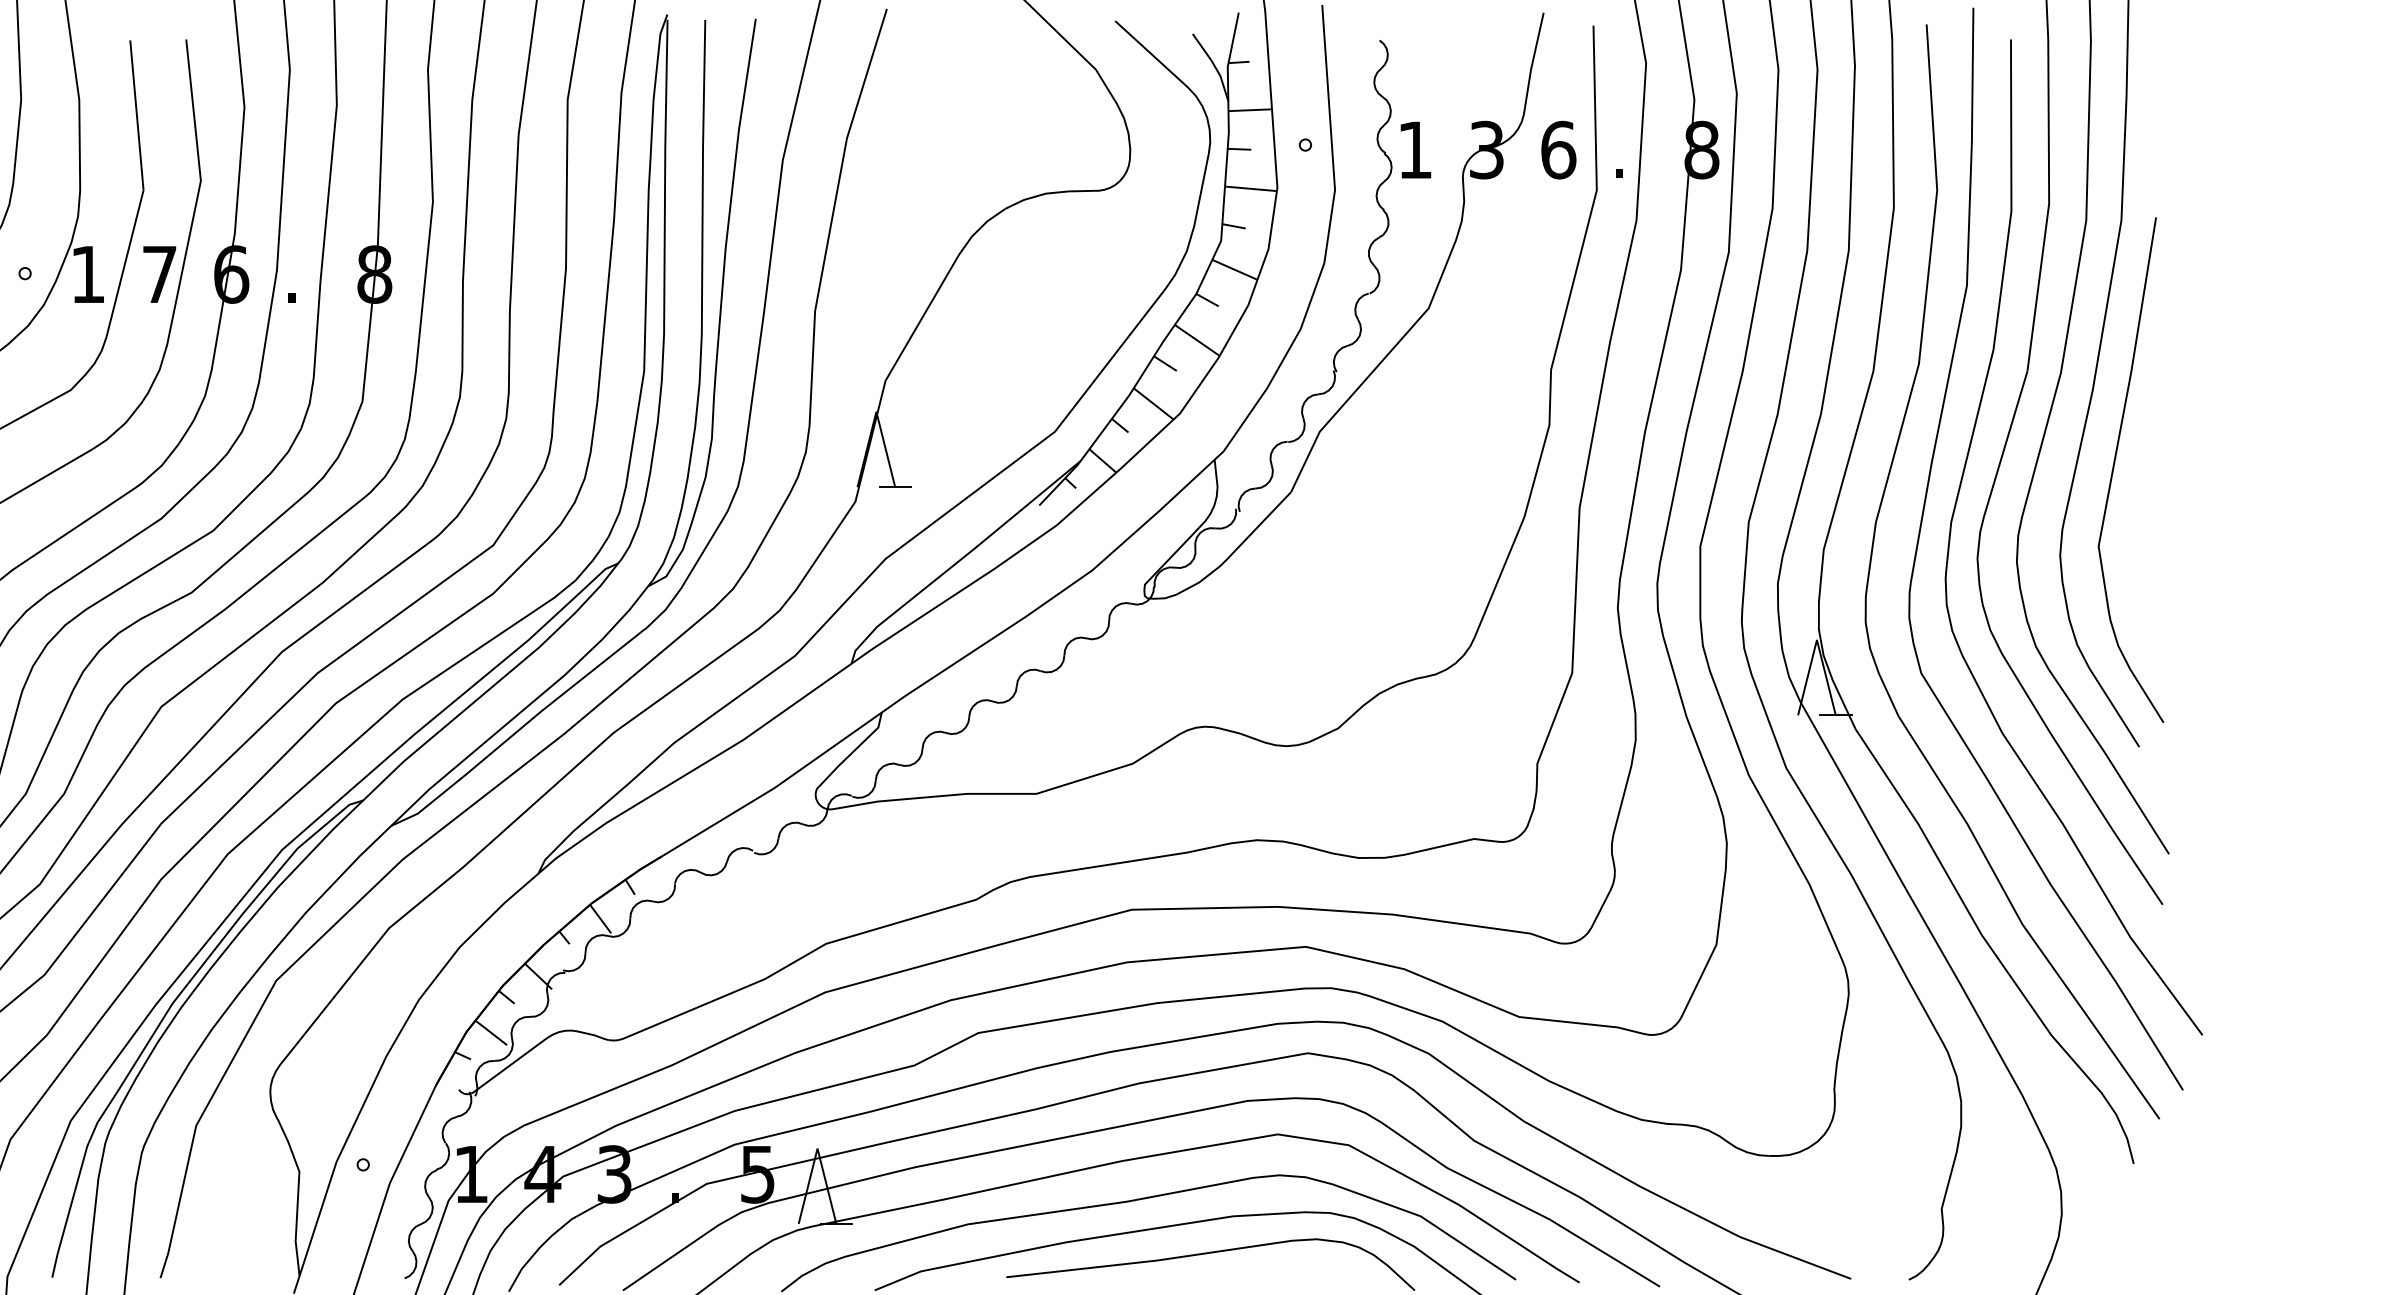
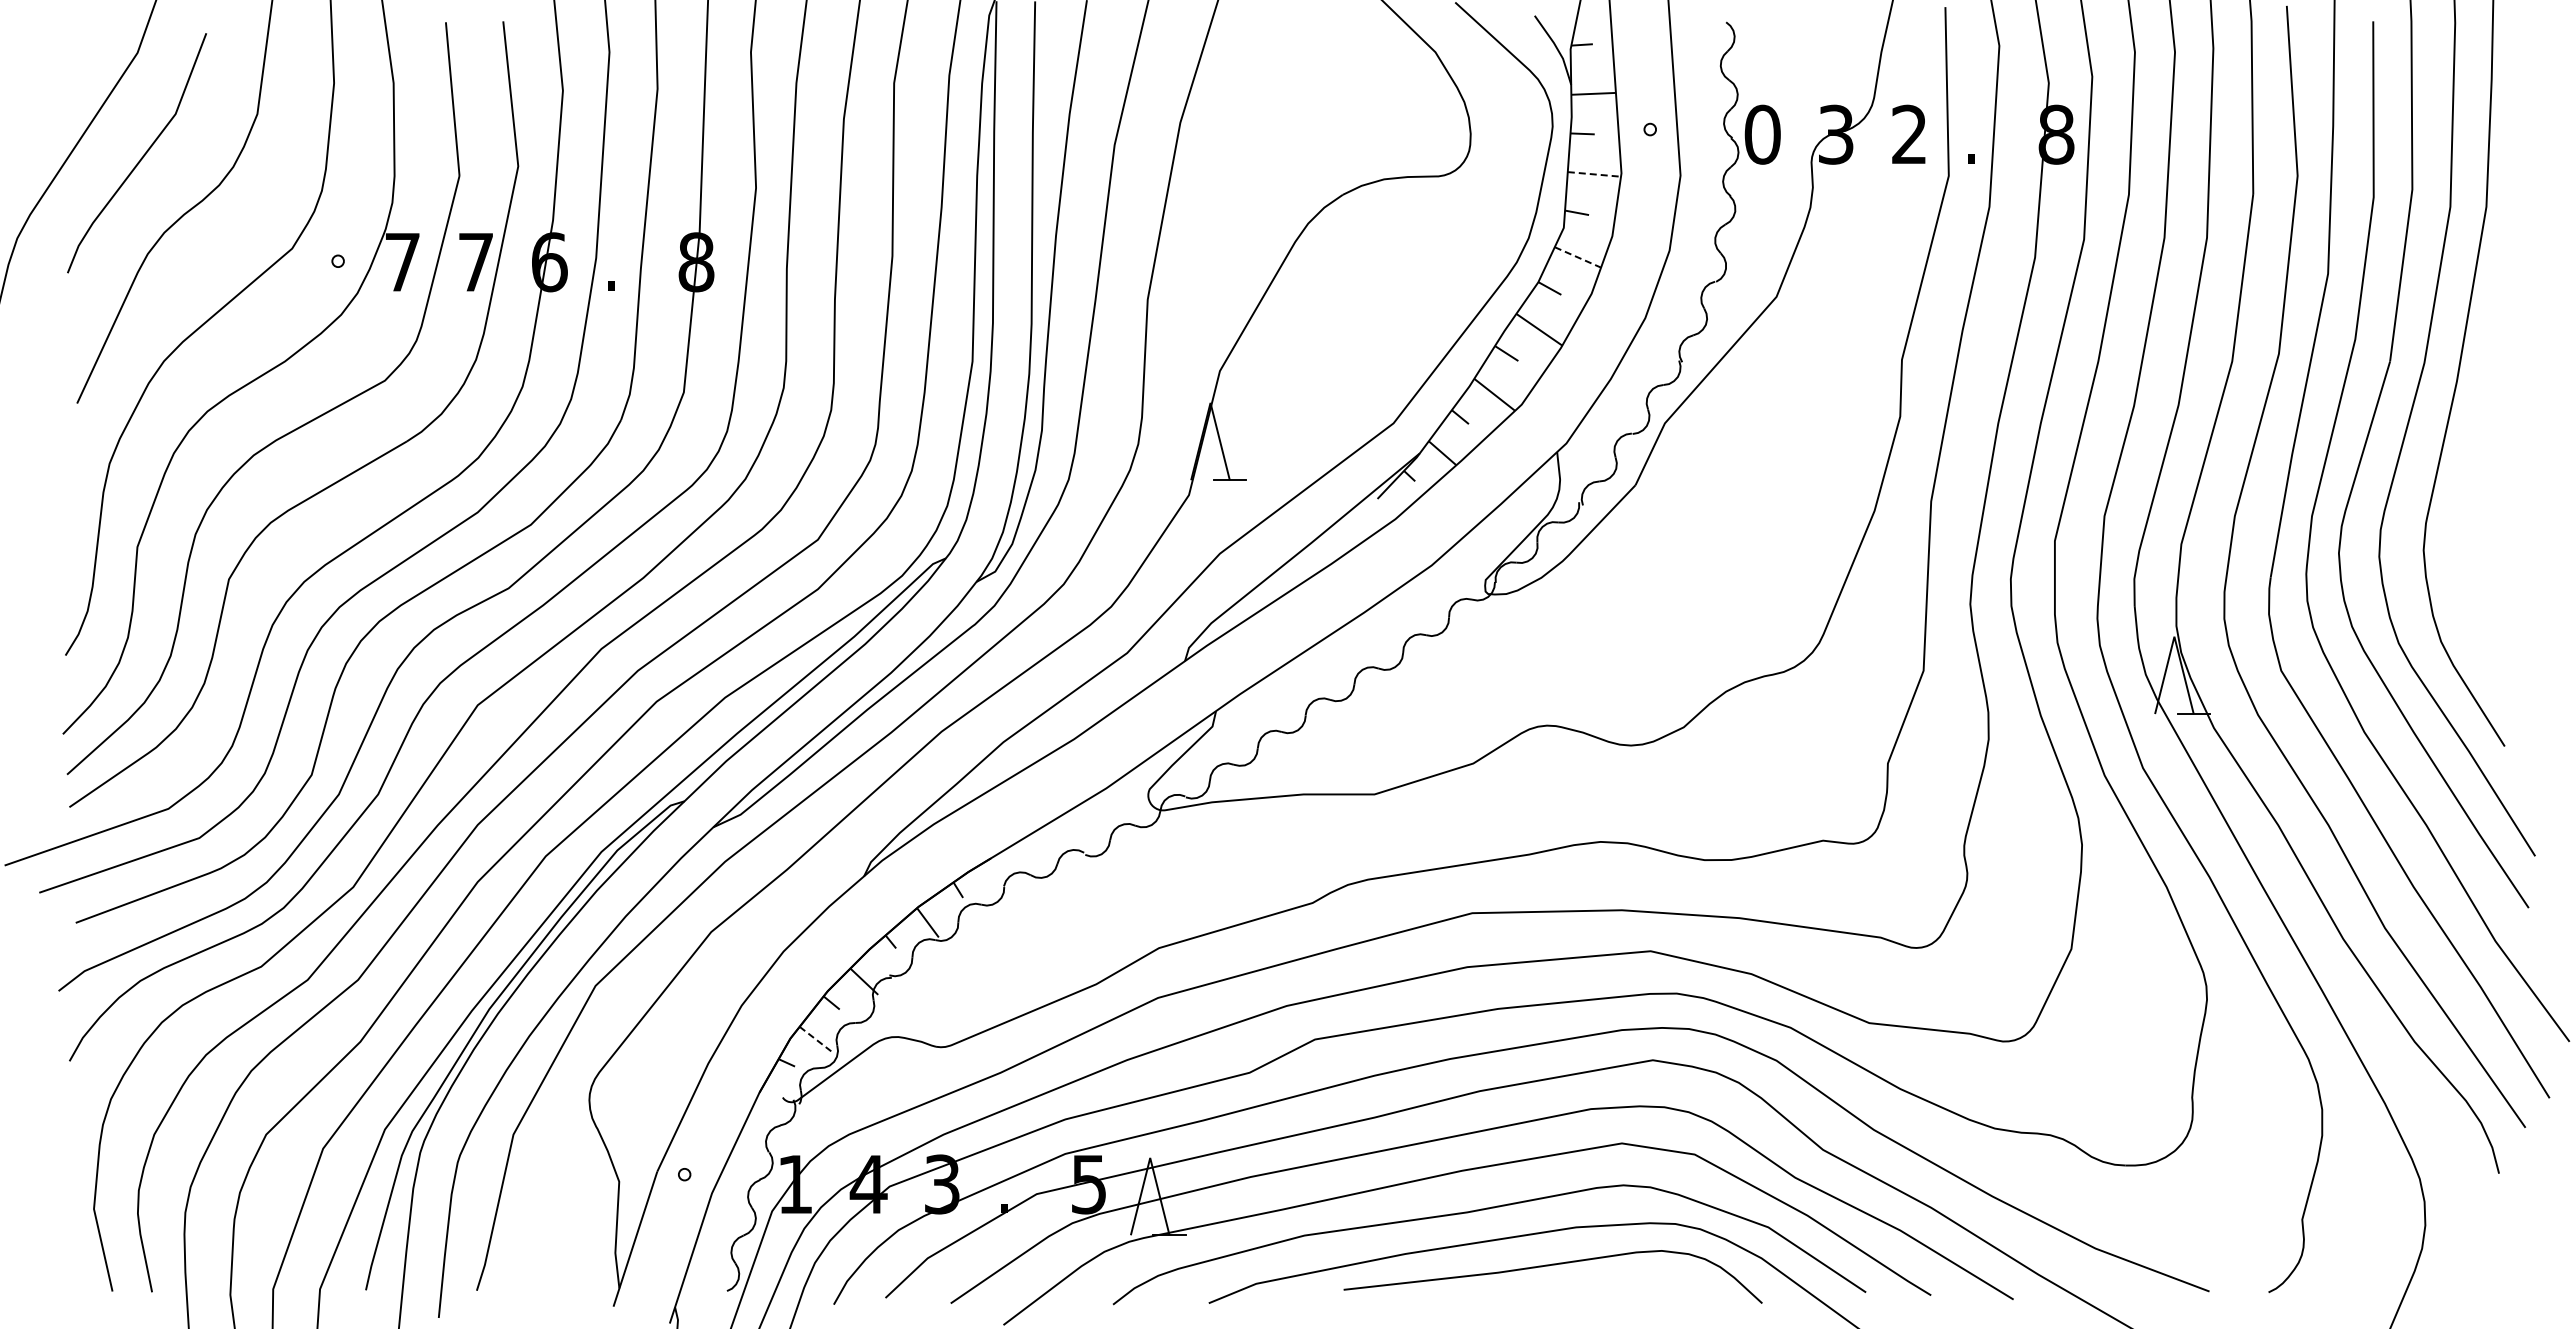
text: (1415, 149) -> (1762, 134), 1 -> 0
text: (1558, 149) -> (1909, 134), 6 -> 2
line: (1251, 188) -> (1594, 174), solid -> dashed
line: (1235, 269) -> (1578, 257), solid -> dashed
text: (87, 274) -> (402, 262), 1 -> 7
curve: (2114, 467) -> (2479, 459), removed
line: (490, 1032) -> (815, 1039), solid -> dashed

